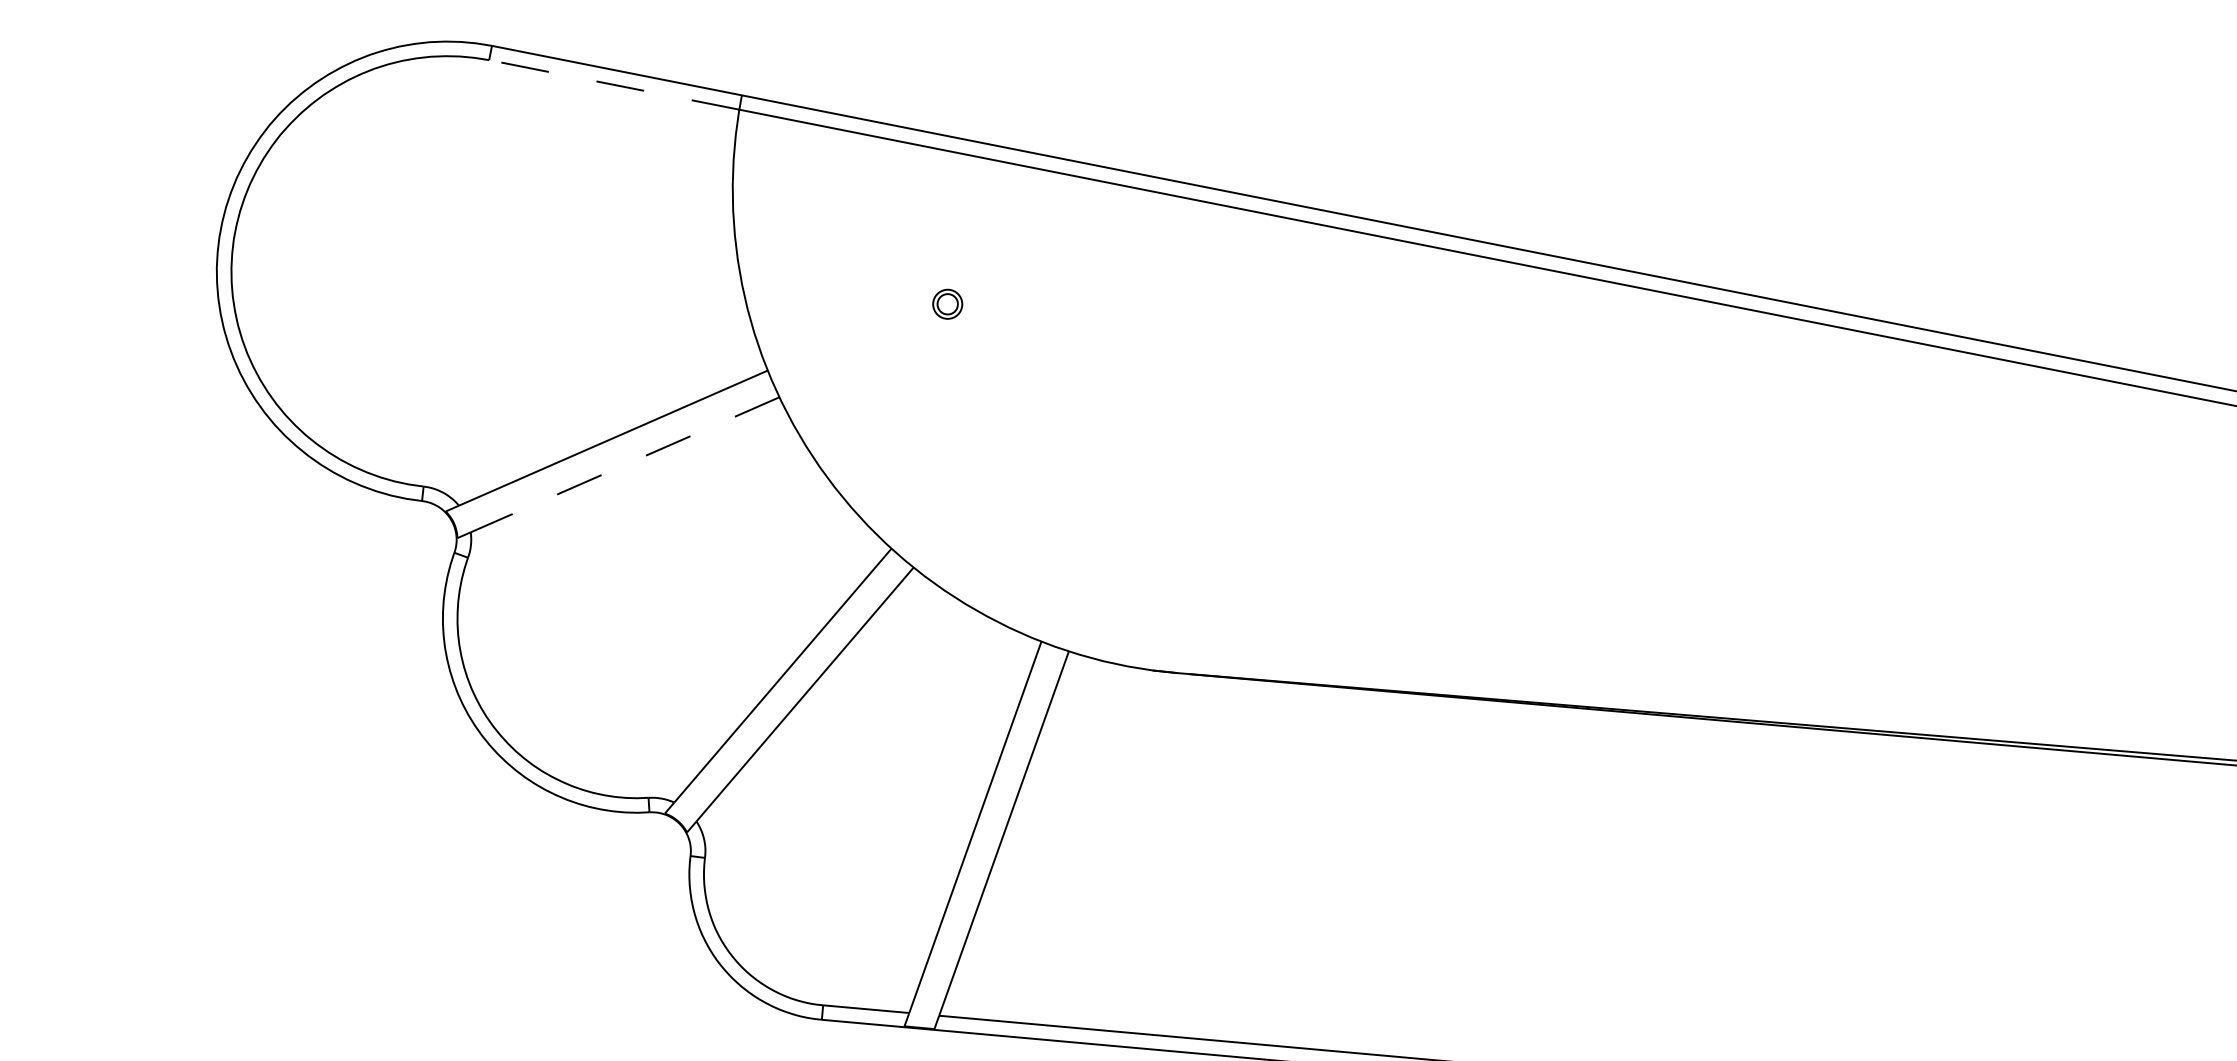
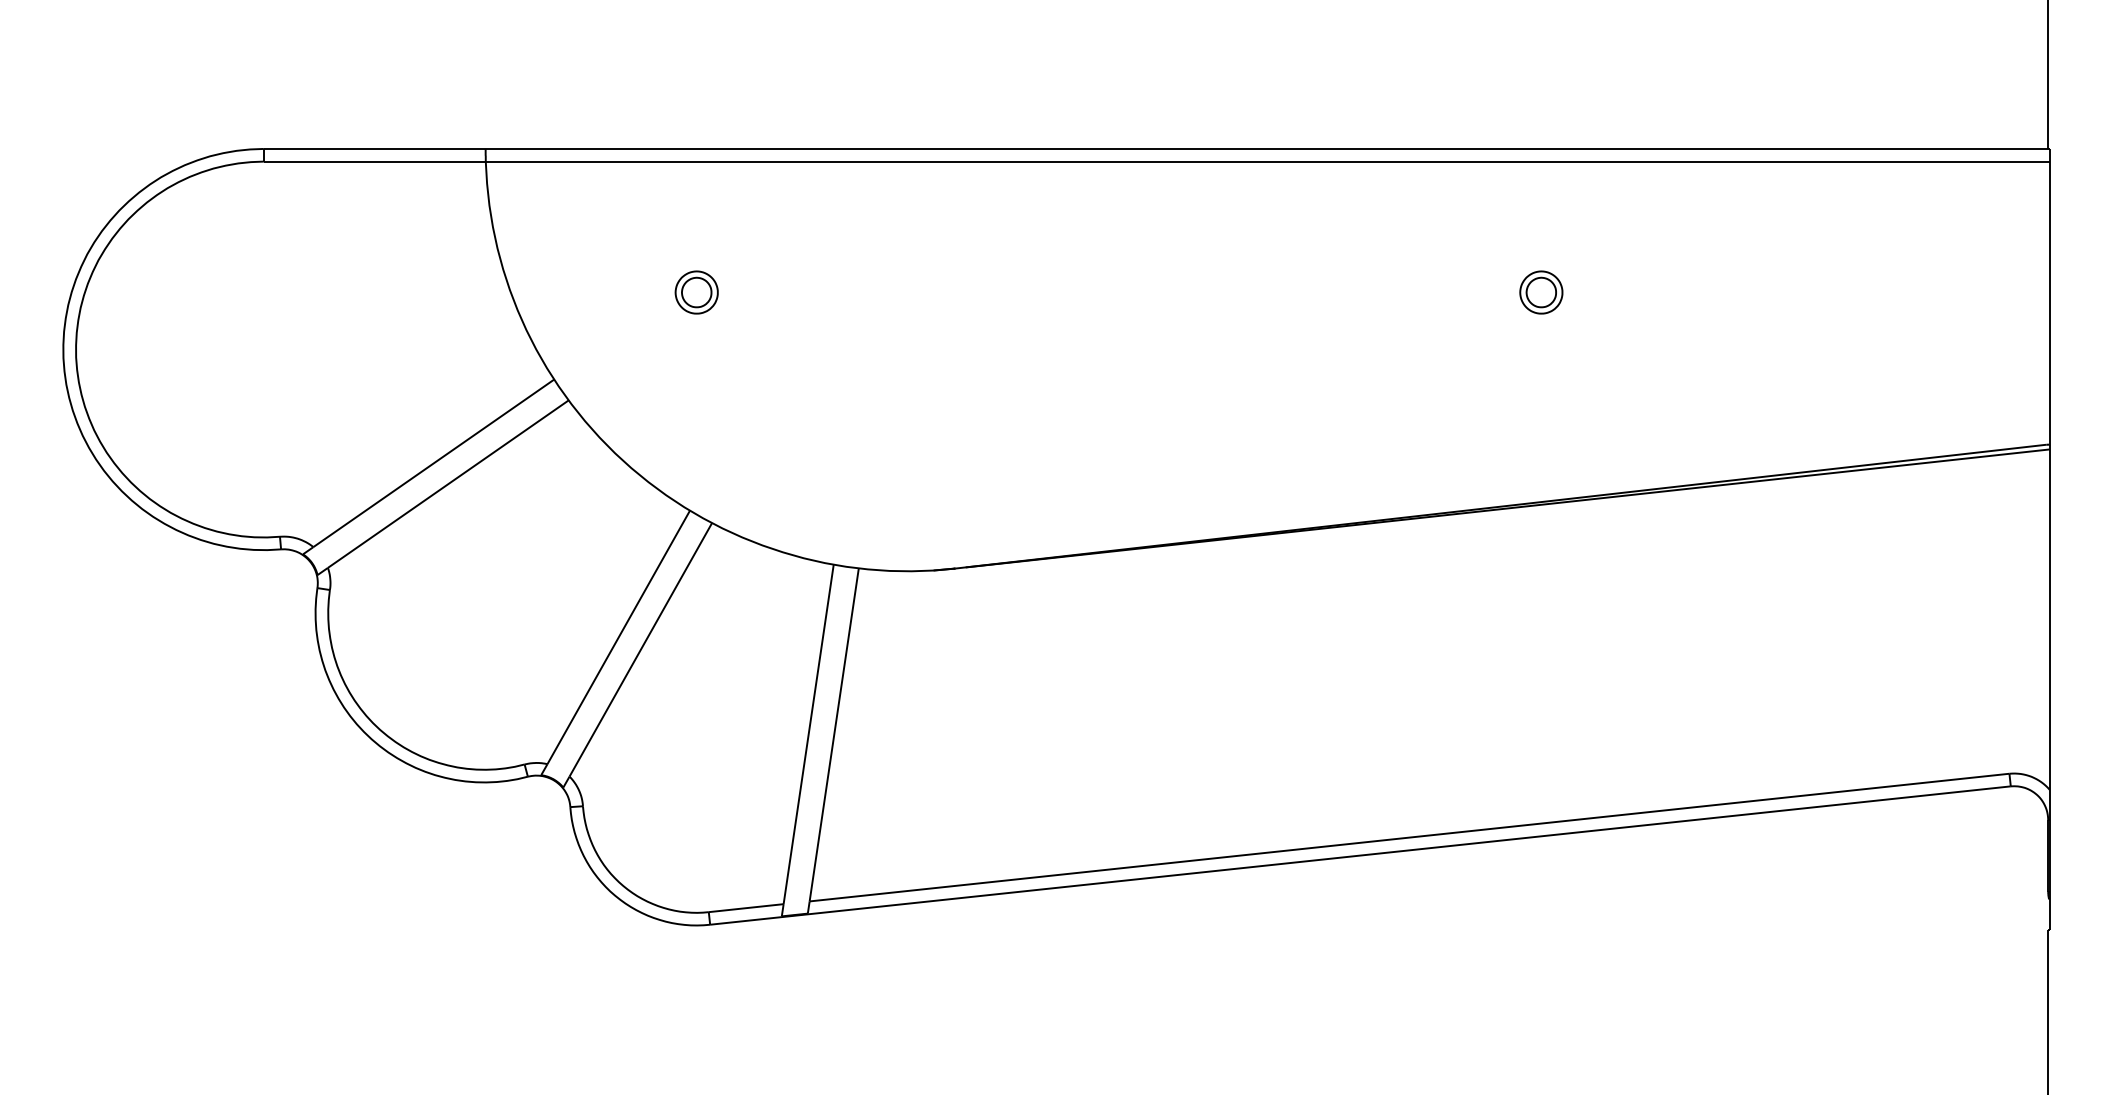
line: (613, 84) -> (374, 161), dashed -> solid
part: (947, 304) -> (696, 292), size x1.67
line: (625, 465) -> (448, 484), dashed -> solid
part: (1899, 492) -> (1541, 292), added

